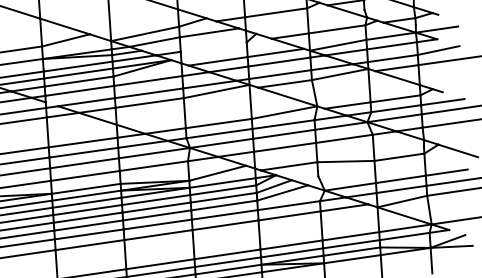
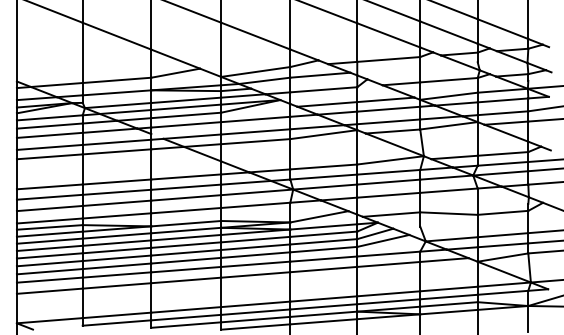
line: (213, 46) -> (323, 89), added

